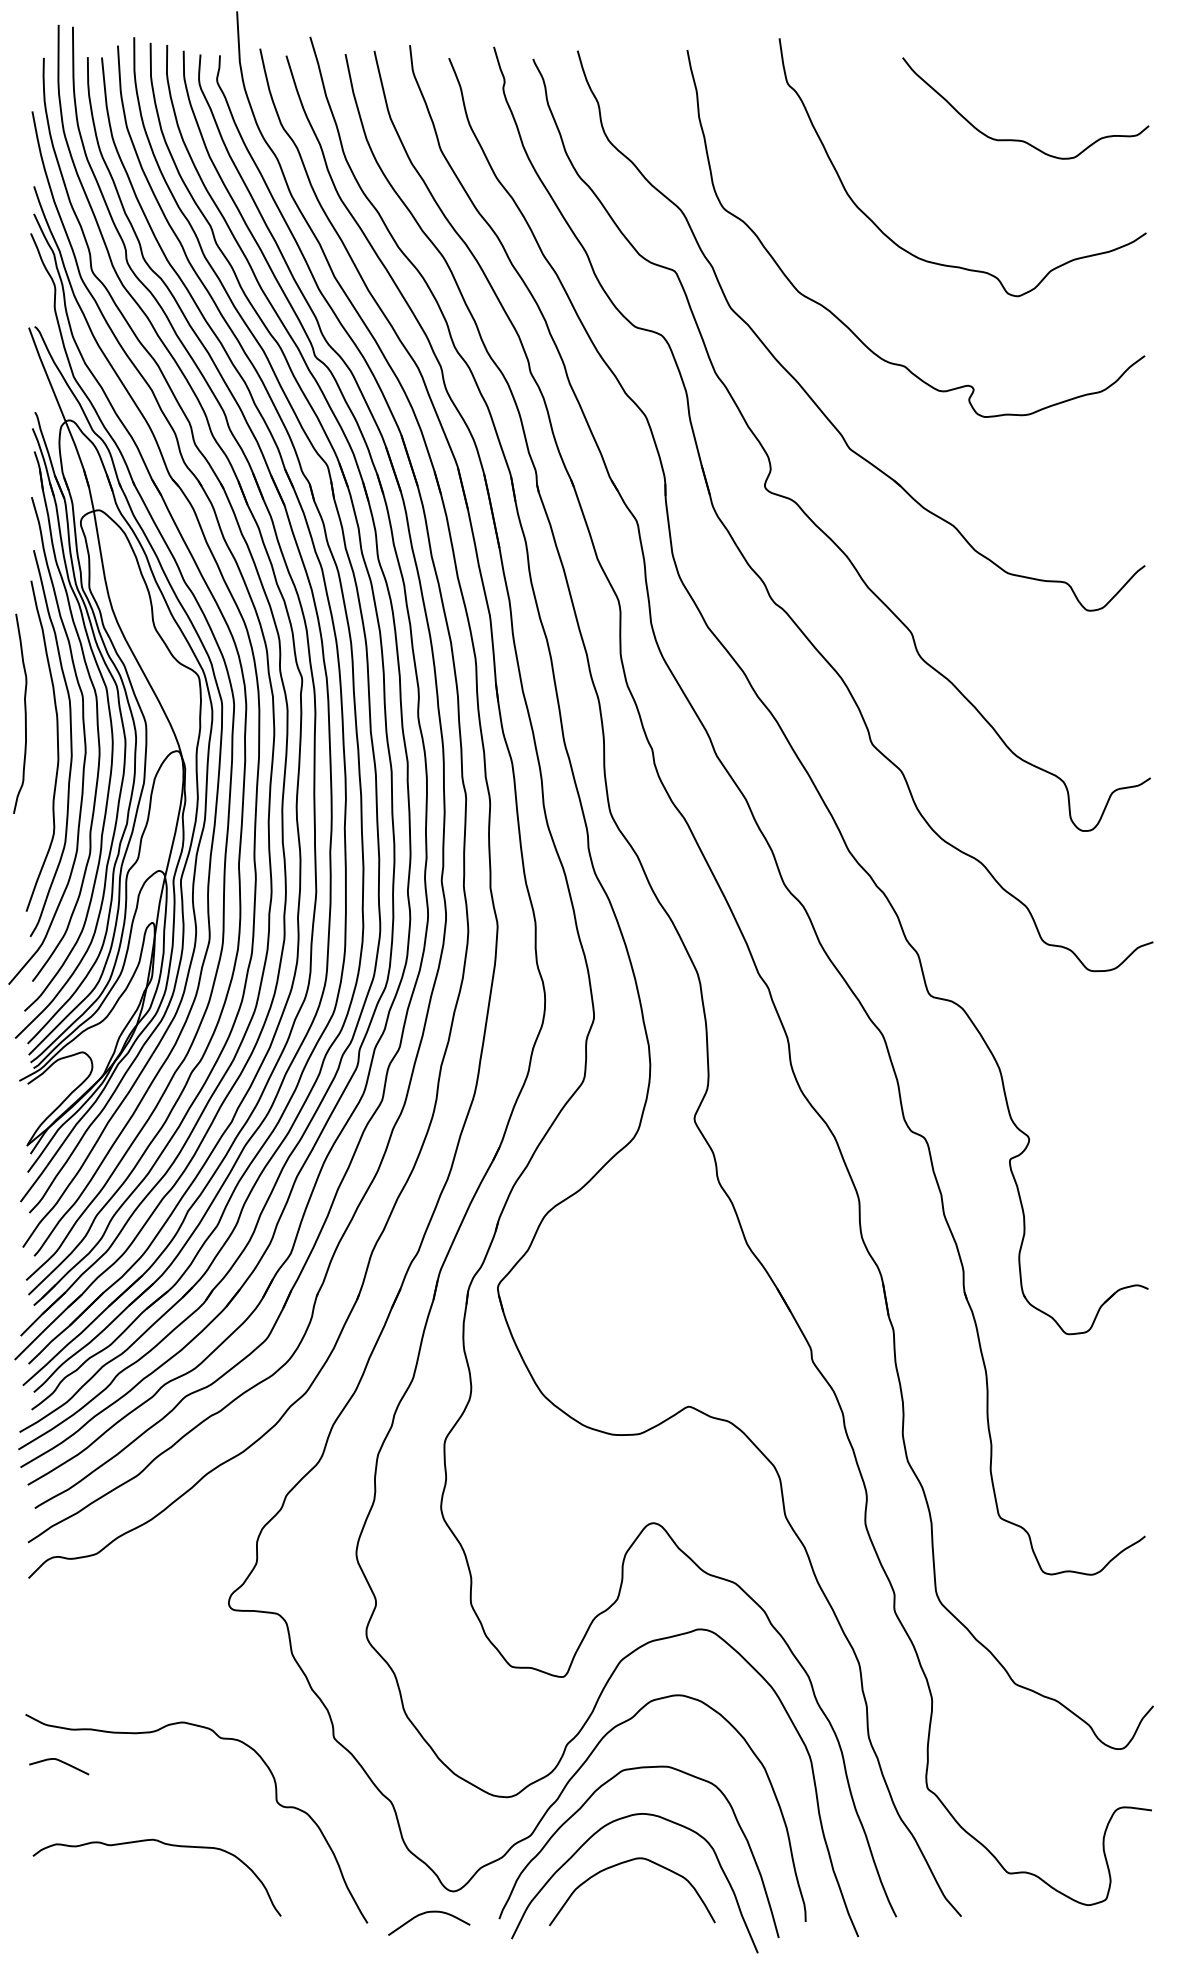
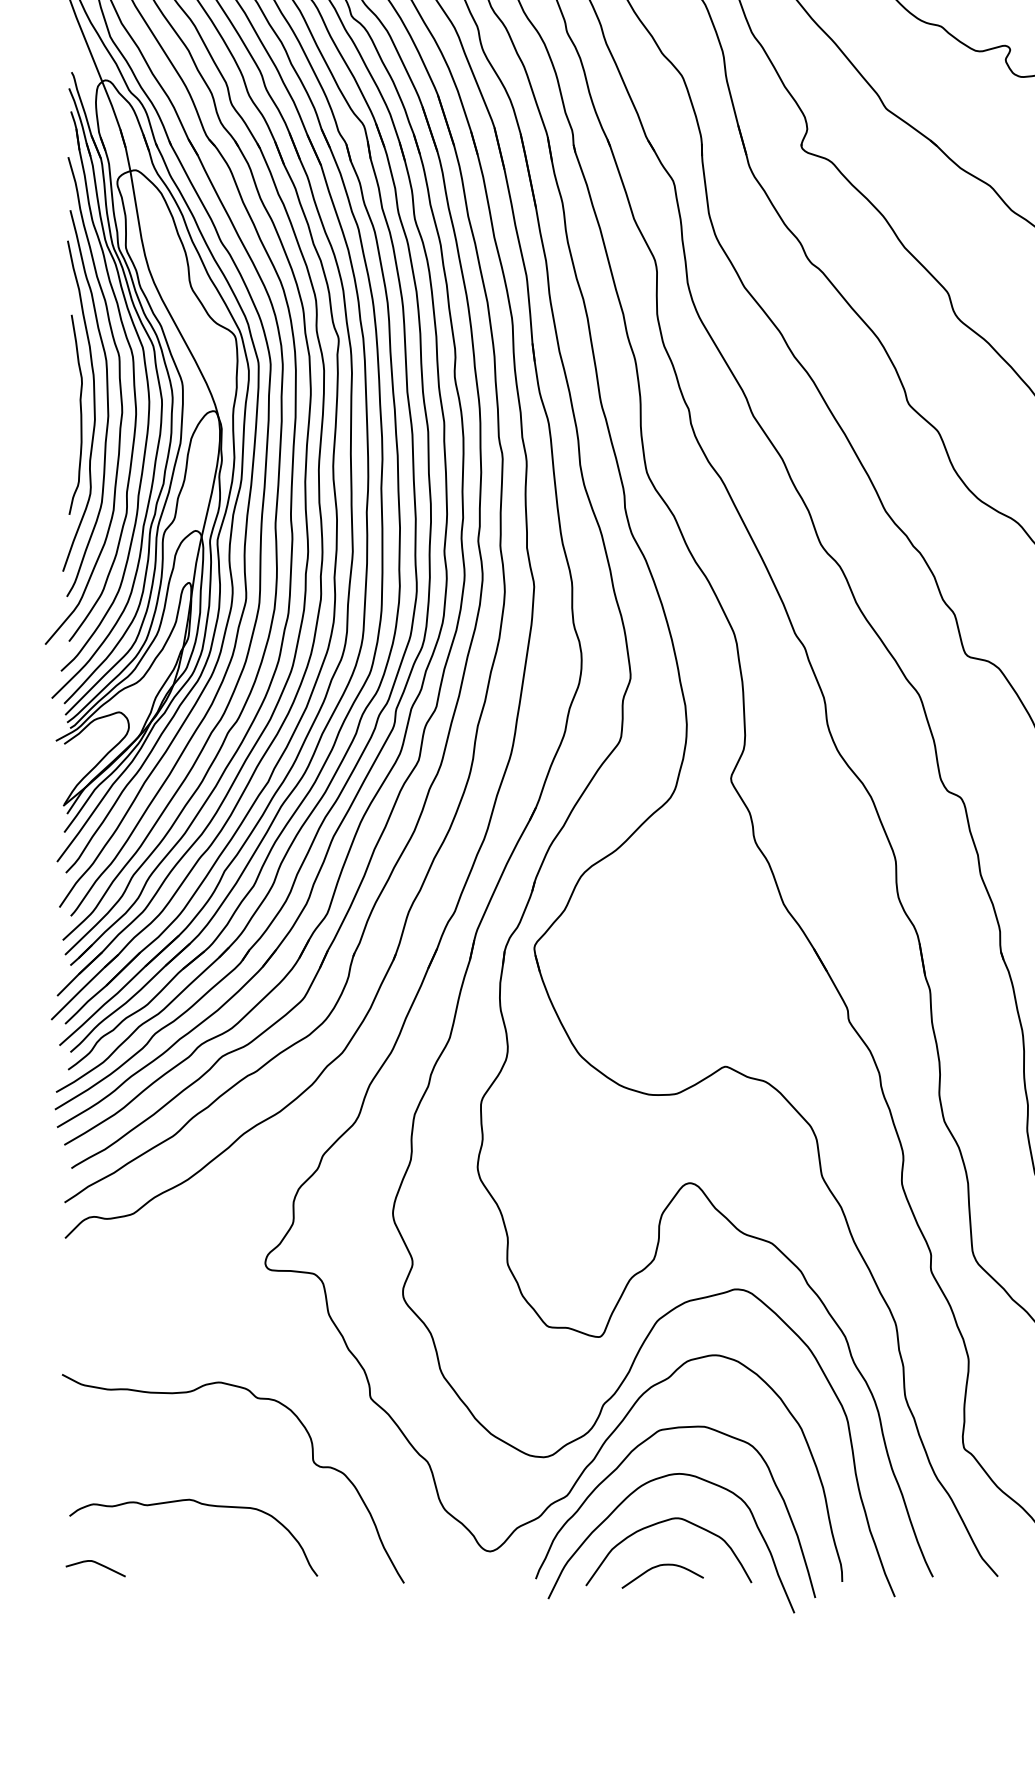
curve: (24, 713) -> (80, 414), moved
curve: (61, 1762) -> (98, 1564), moved
curve: (427, 1913) -> (661, 1566), moved

